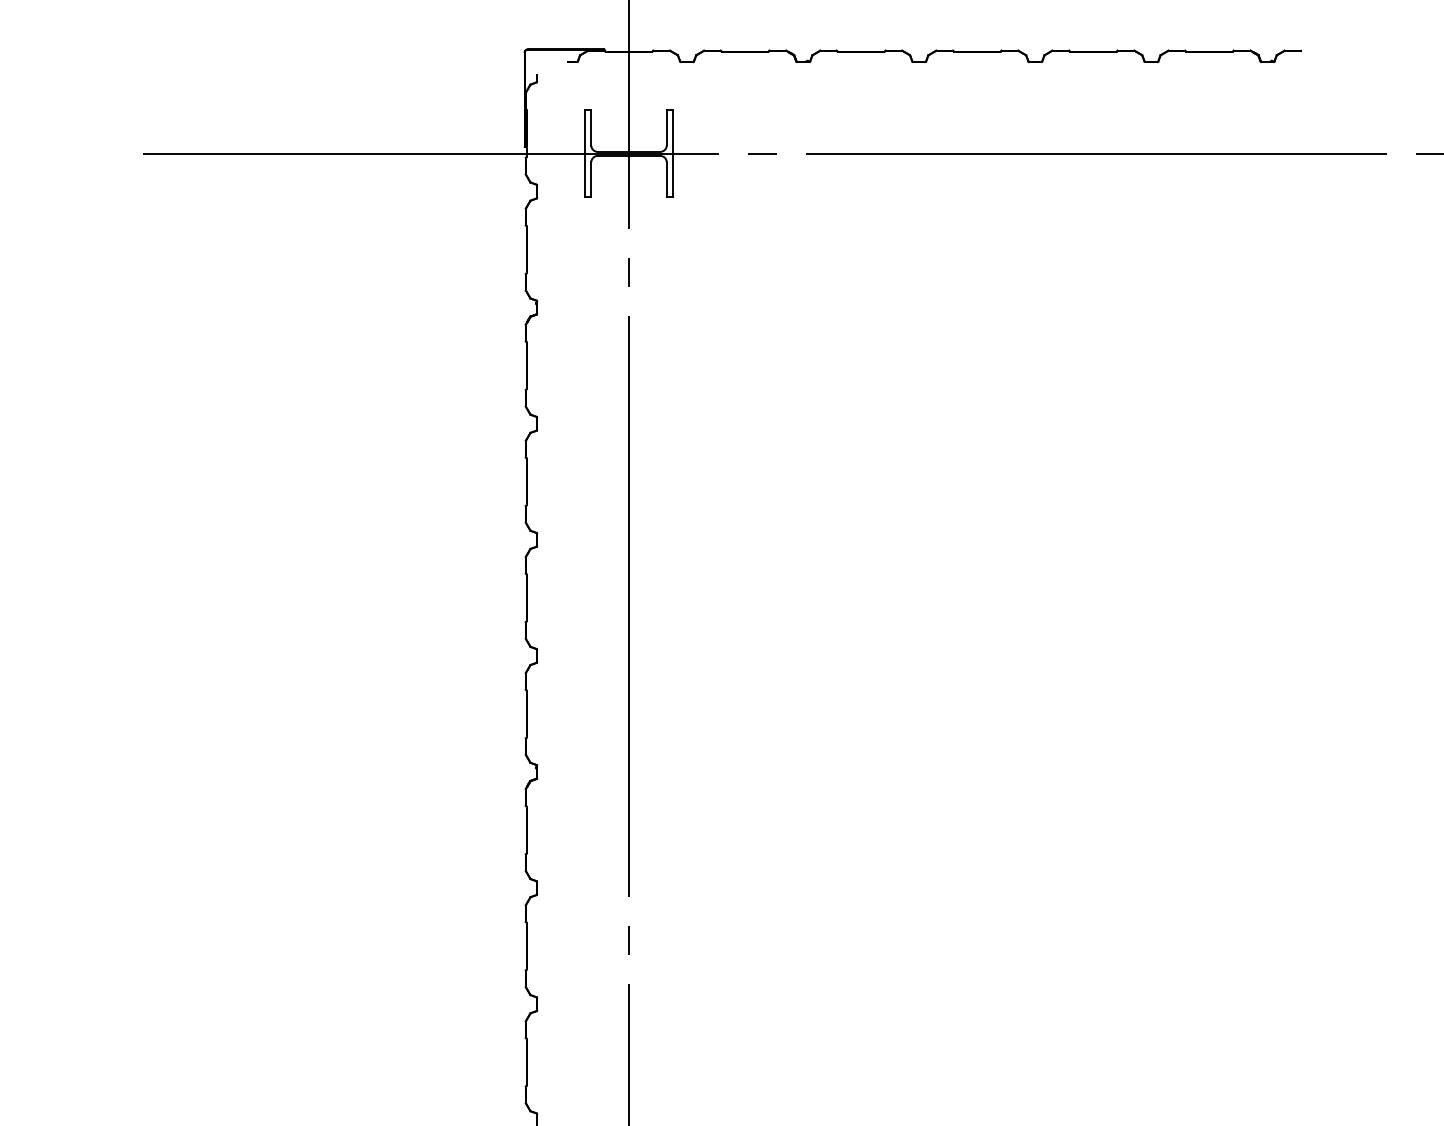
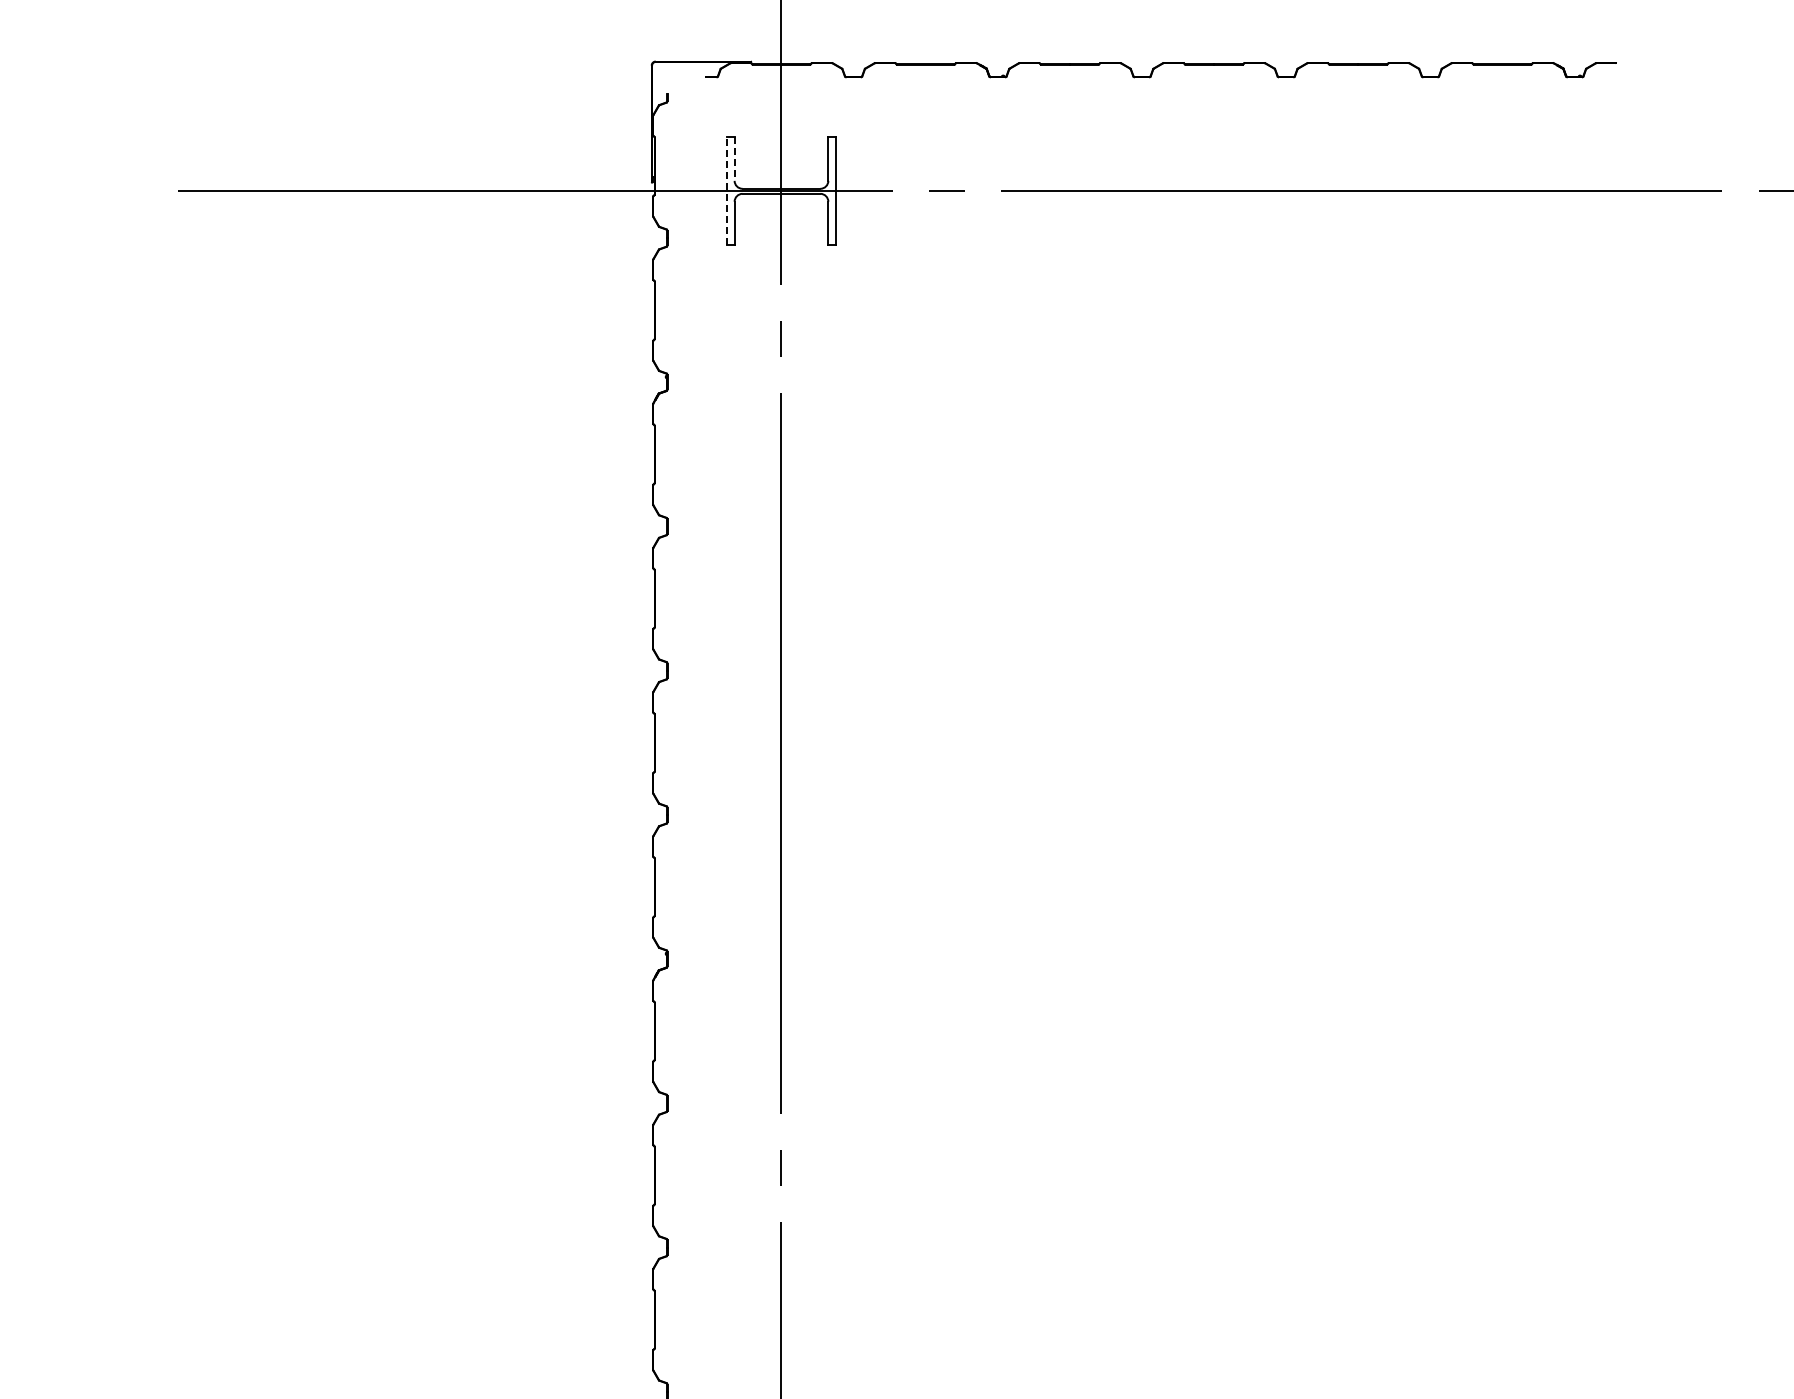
line: (591, 128) -> (734, 159), solid -> dashed
line: (585, 153) -> (727, 190), solid -> dashed

